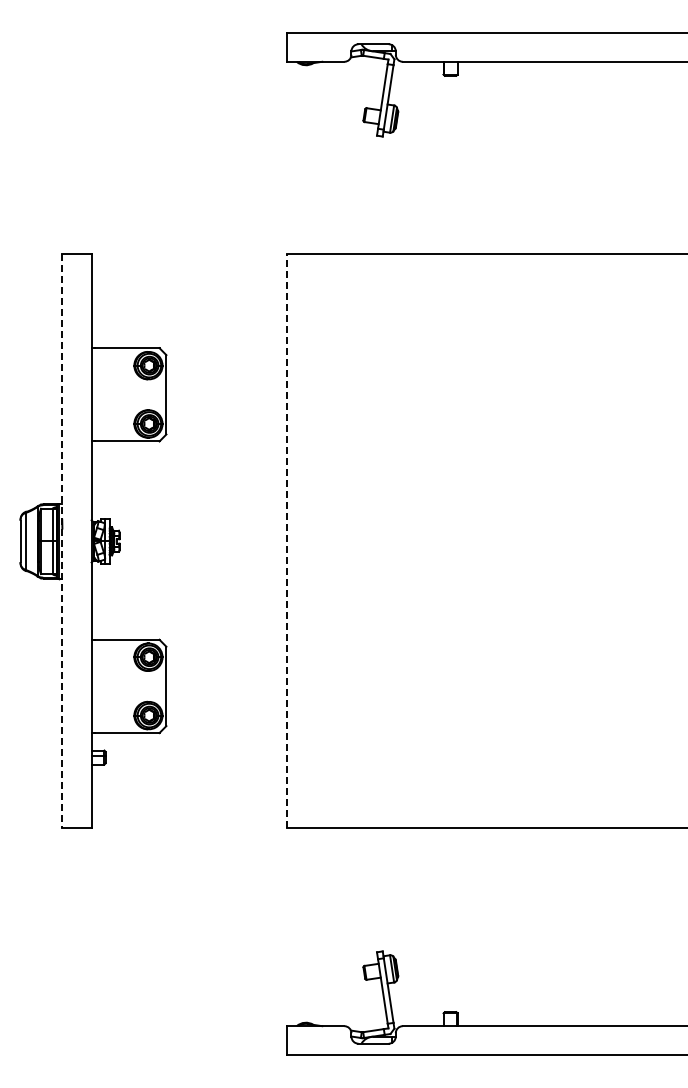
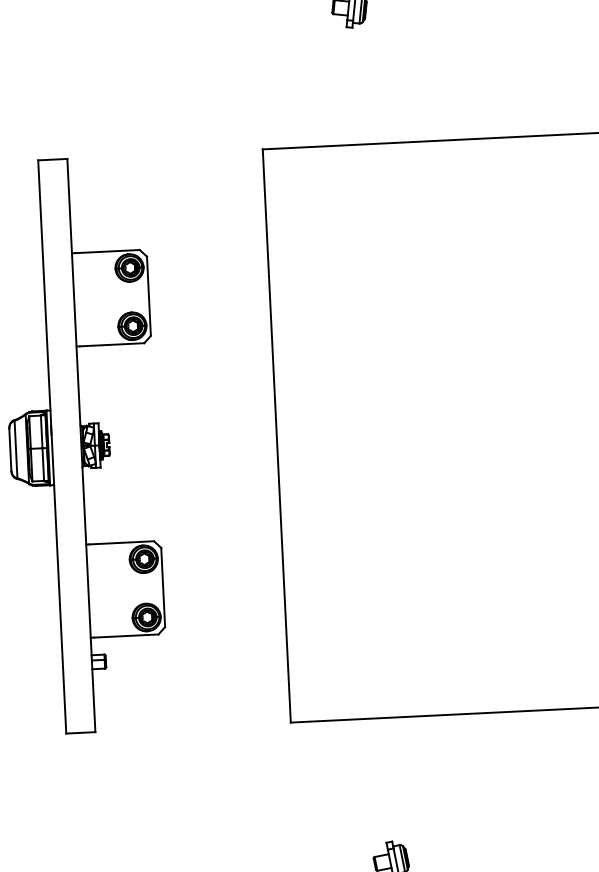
line: (62, 540) -> (52, 446), dashed -> solid
line: (287, 540) -> (276, 435), dashed -> solid

